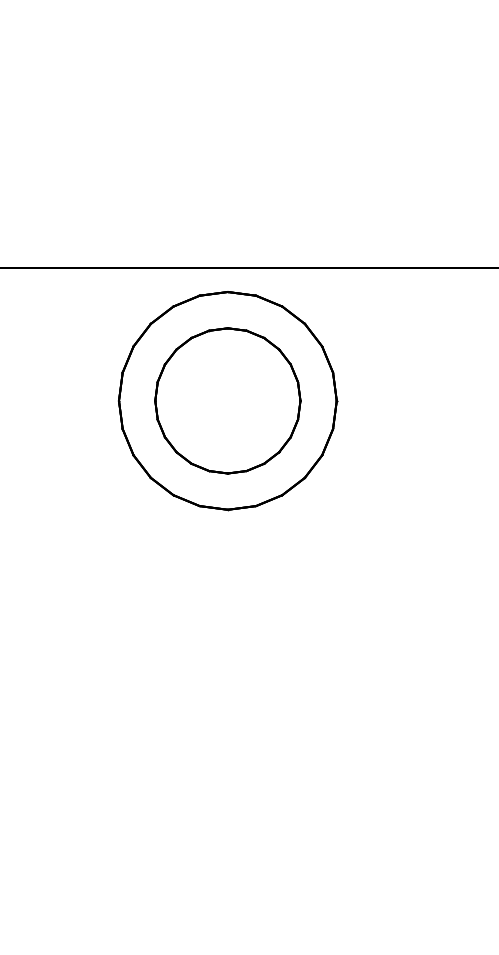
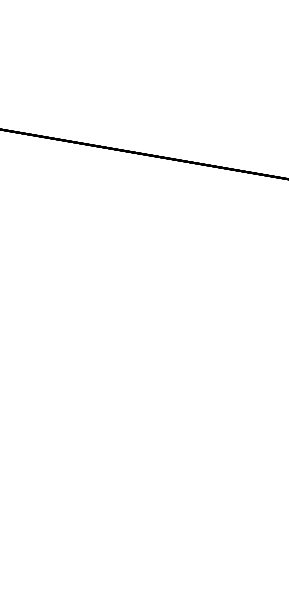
part: (228, 401) -> (140, 250), removed

